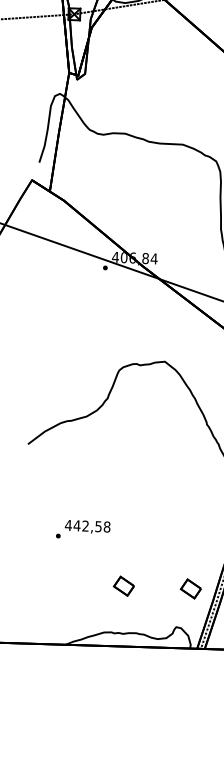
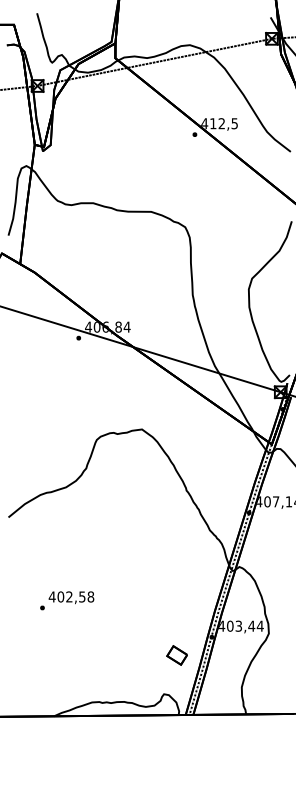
text: (76, 525) -> (60, 596), 442,58 -> 402,58
part: (123, 586) -> (109, 655), removed

